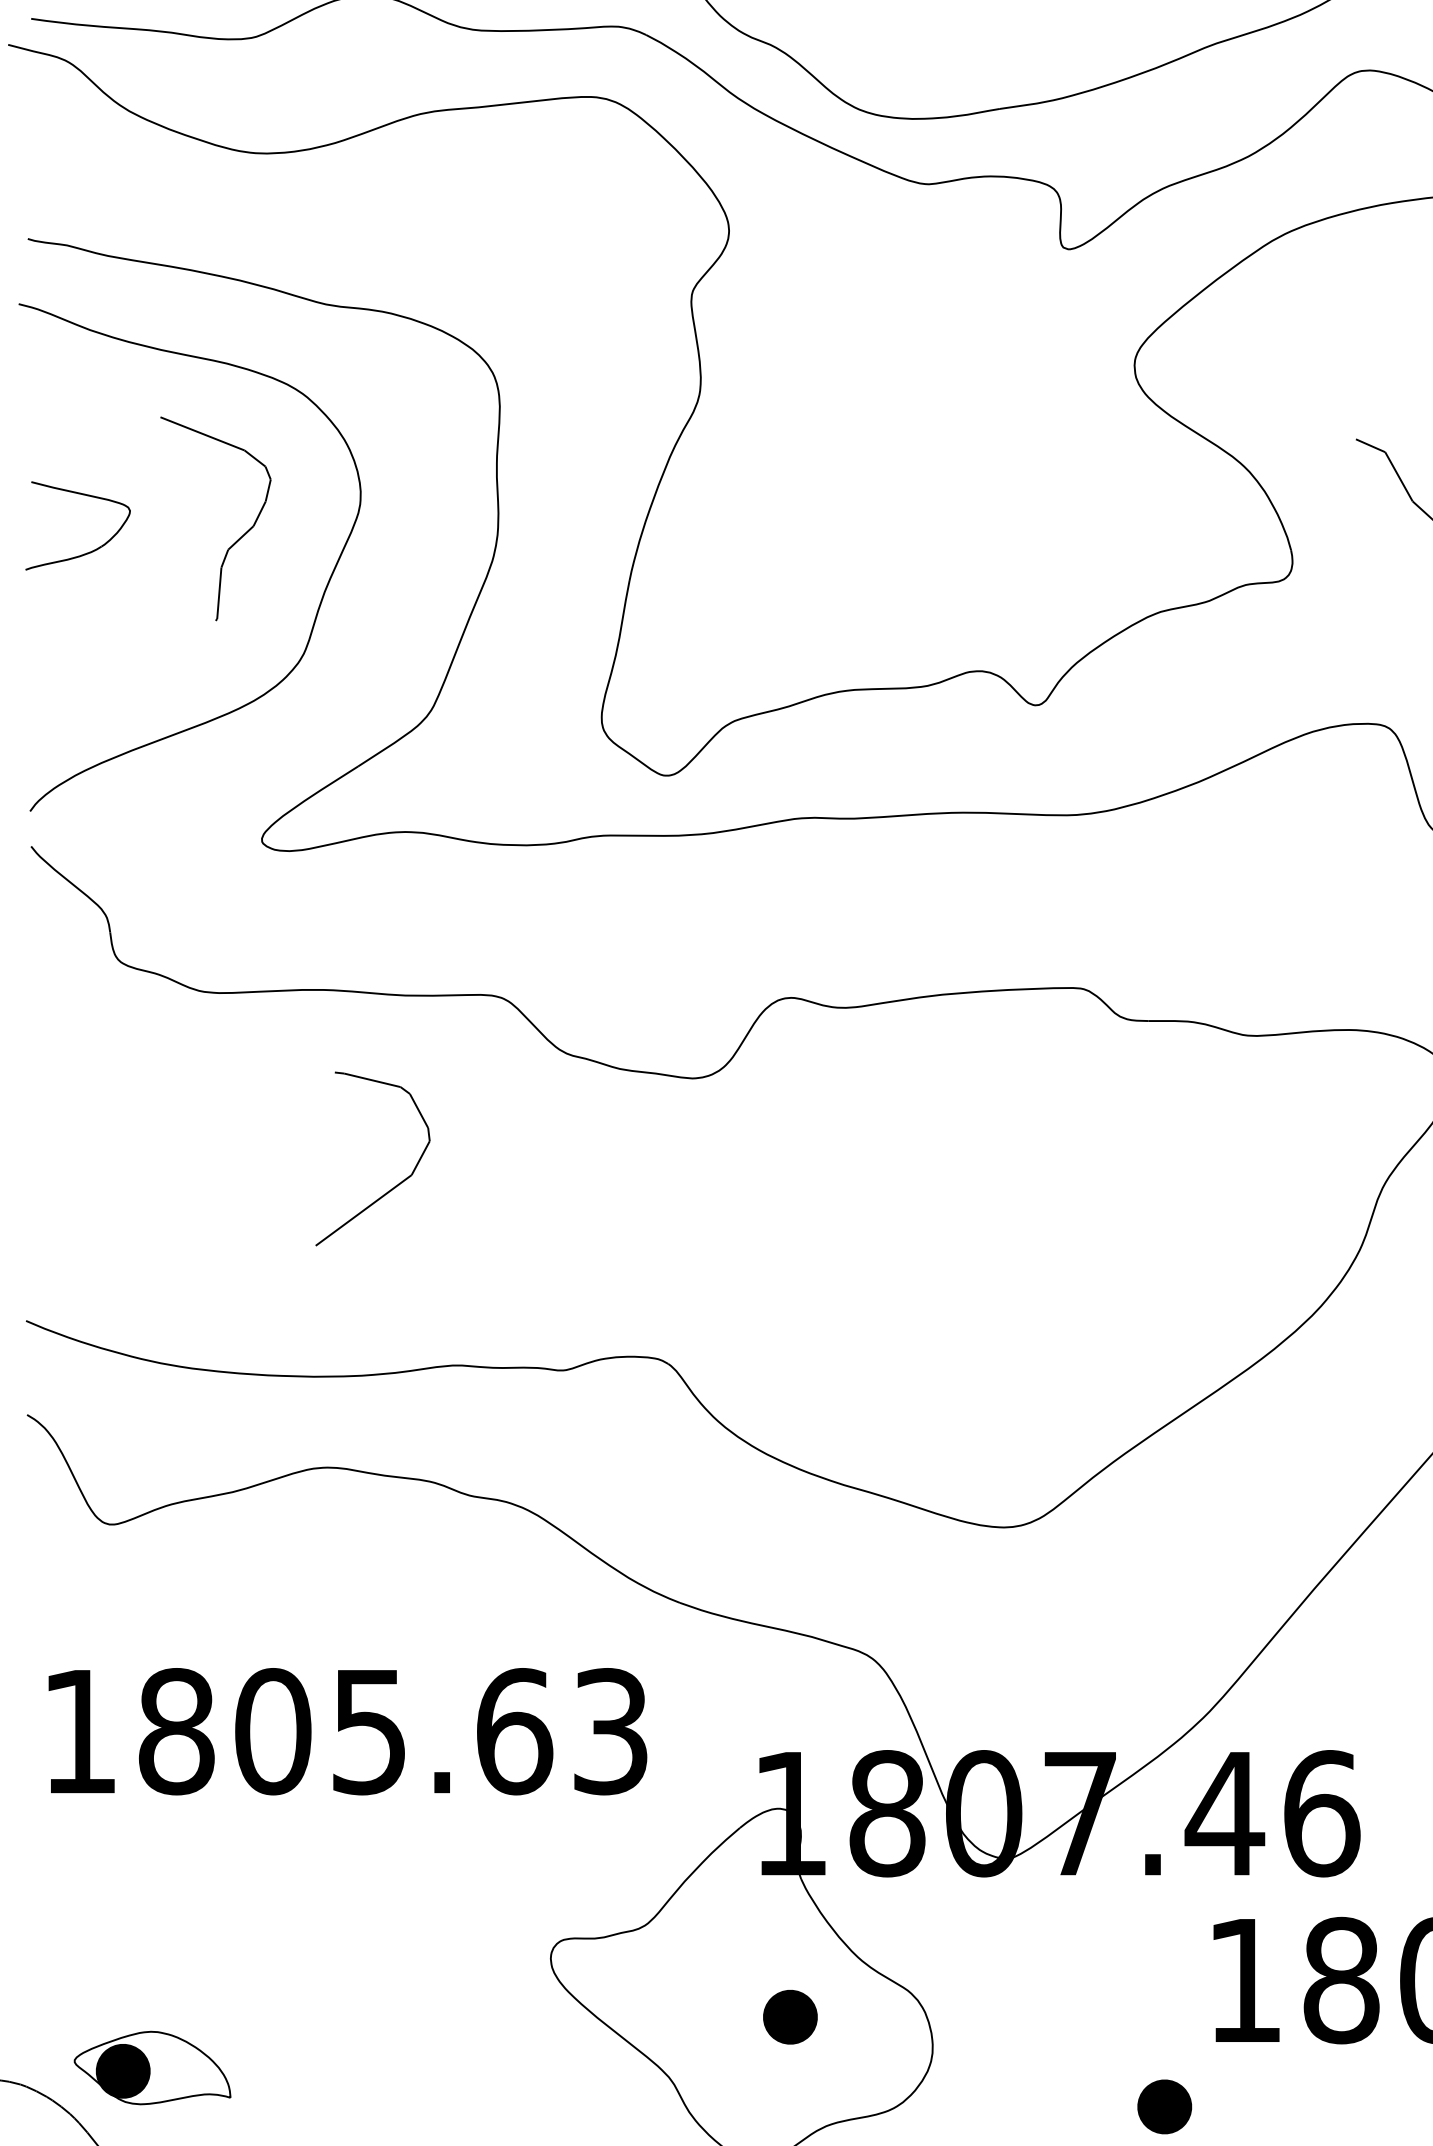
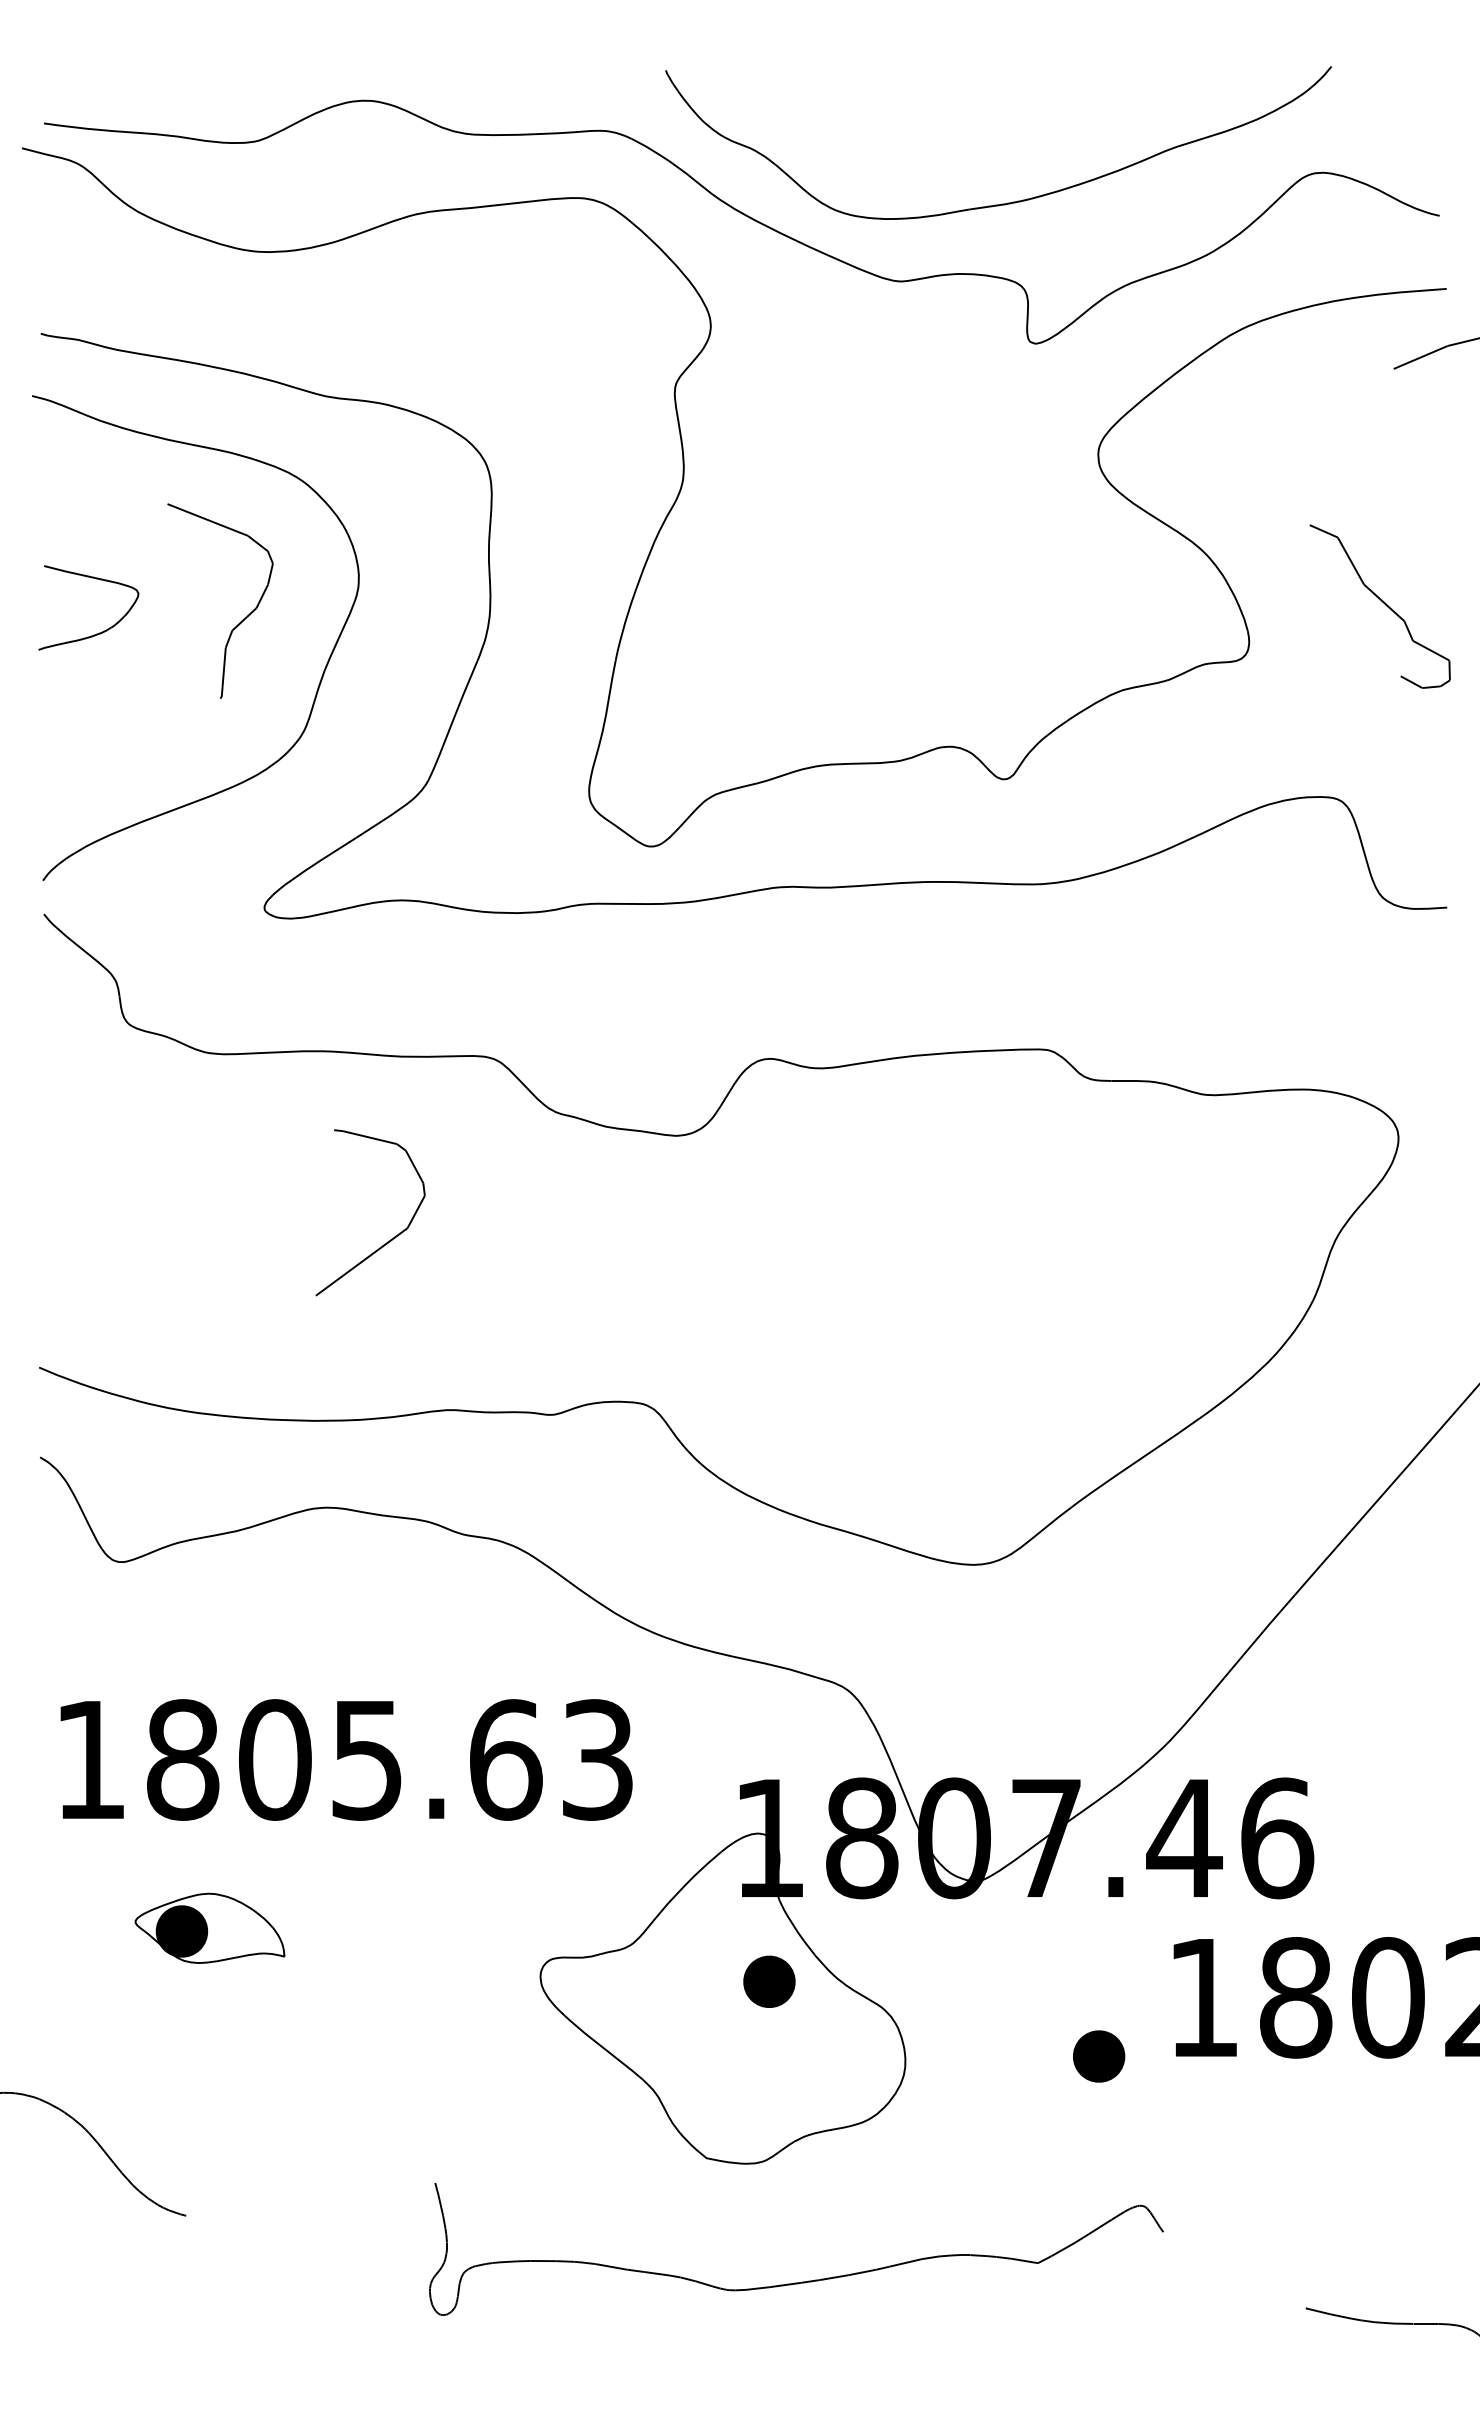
part: (790, 2016) -> (769, 1981), moved
part: (152, 2067) -> (209, 1927), moved
part: (1165, 2106) -> (1099, 2056), moved

